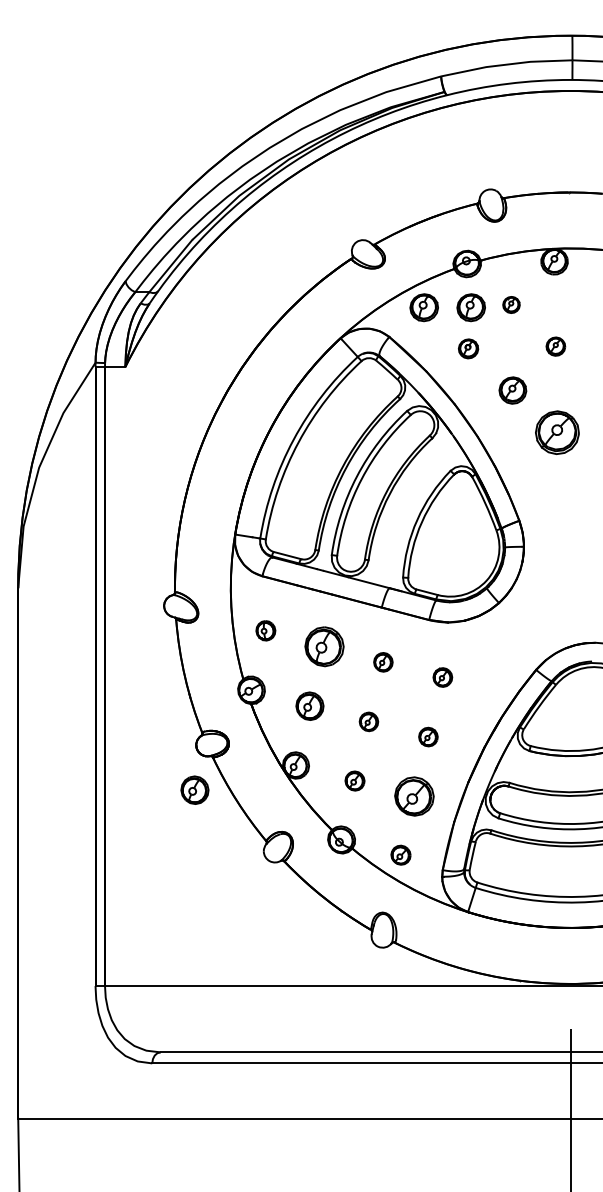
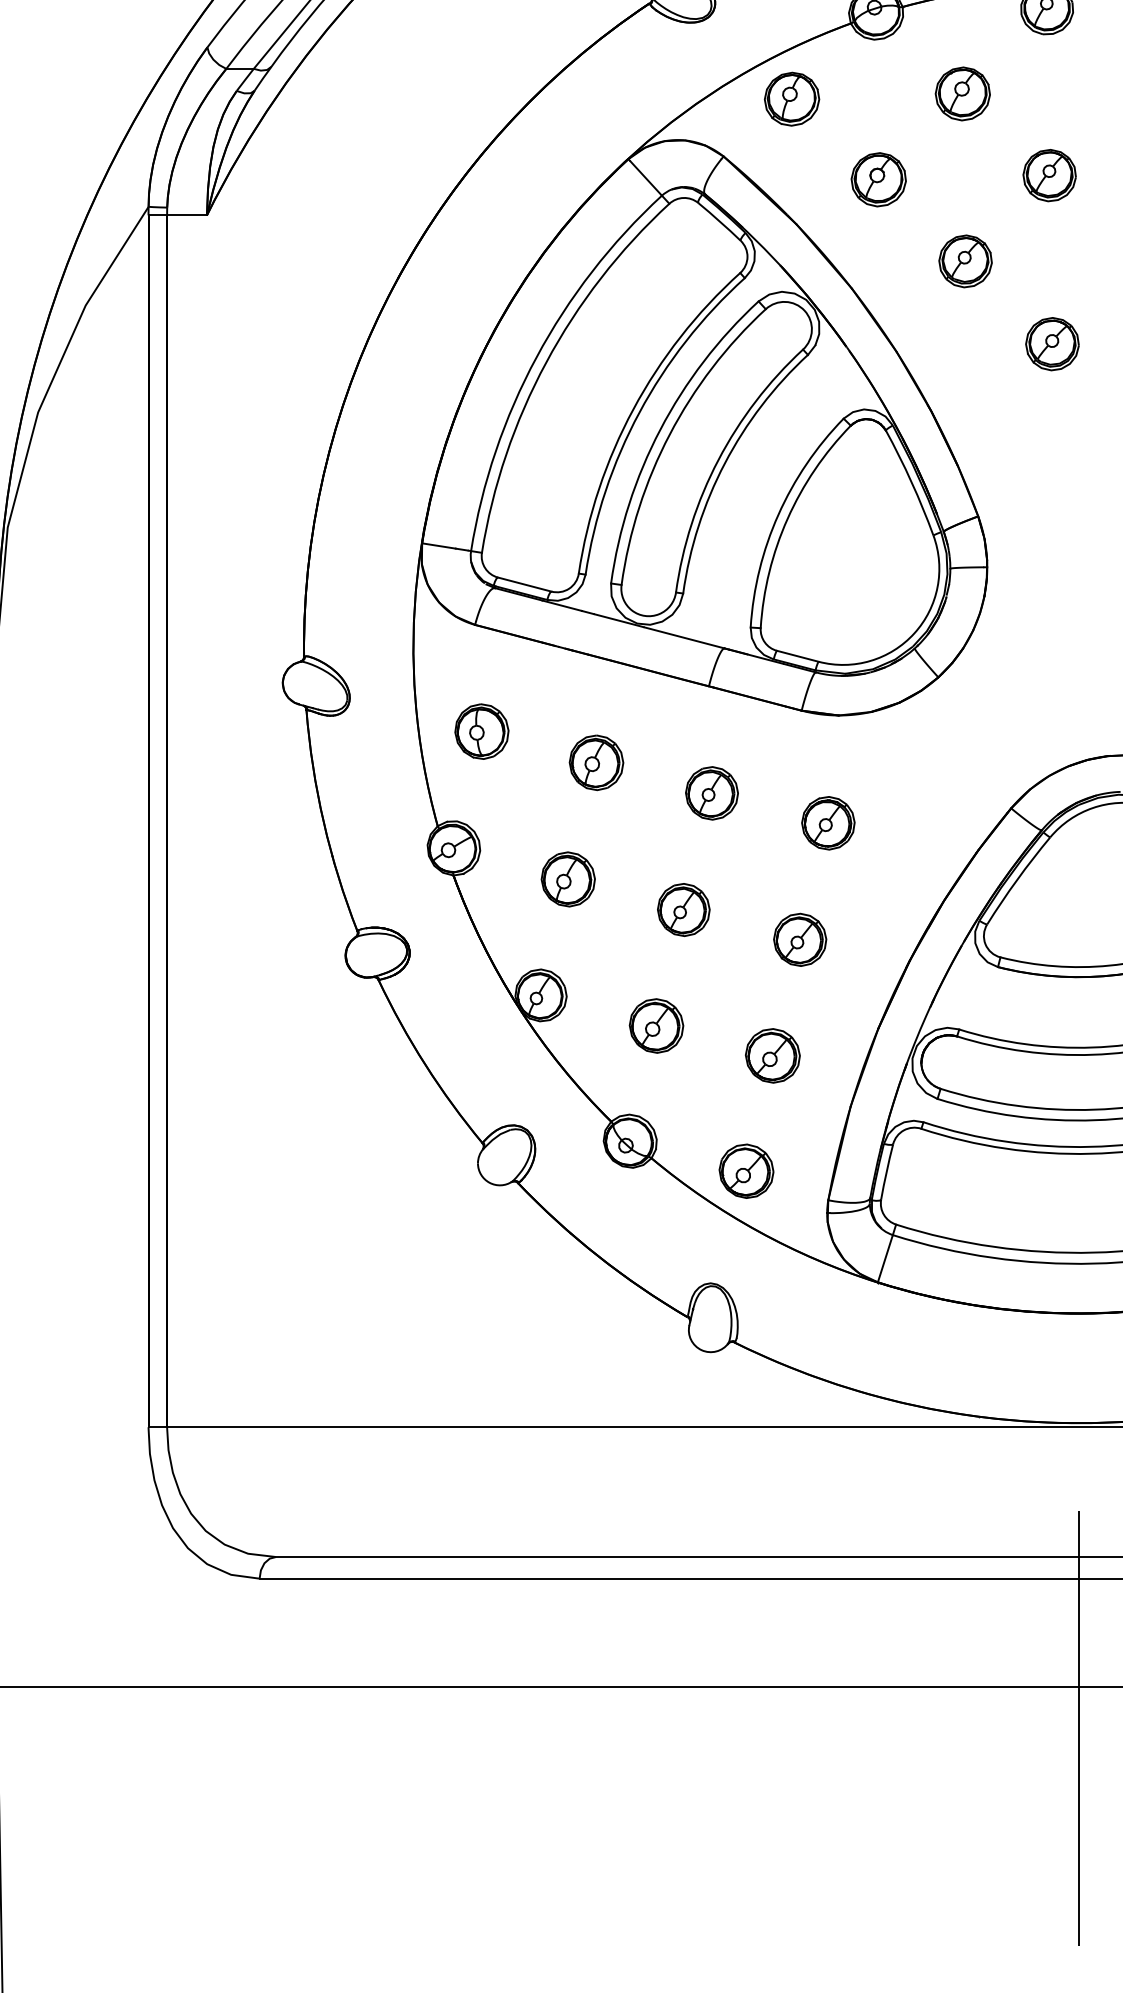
part: (511, 304) -> (962, 92), size x1.67
part: (470, 307) -> (882, 98), removed
part: (555, 346) -> (1049, 175), size x1.43
part: (468, 348) -> (878, 179), size x1.43
part: (556, 432) -> (1050, 343), size x0.62
part: (265, 630) -> (481, 731), size x1.43
part: (323, 646) -> (594, 762), size x0.71
part: (383, 662) -> (712, 793), size x1.43
part: (442, 677) -> (827, 823), size x1.43
part: (368, 721) -> (682, 909), size x1.43
part: (428, 736) -> (800, 938), size x1.43
part: (354, 780) -> (655, 1024), size x1.43
part: (194, 789) -> (342, 1042), removed
part: (414, 795) -> (772, 1054), size x0.71
part: (400, 854) -> (745, 1169), size x1.43

